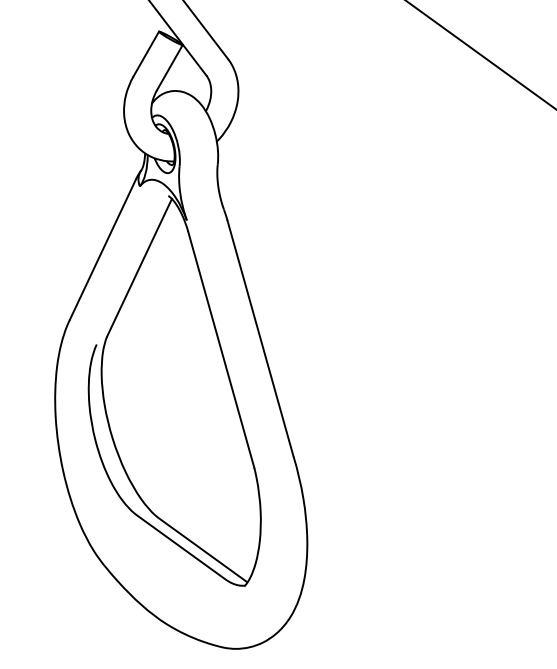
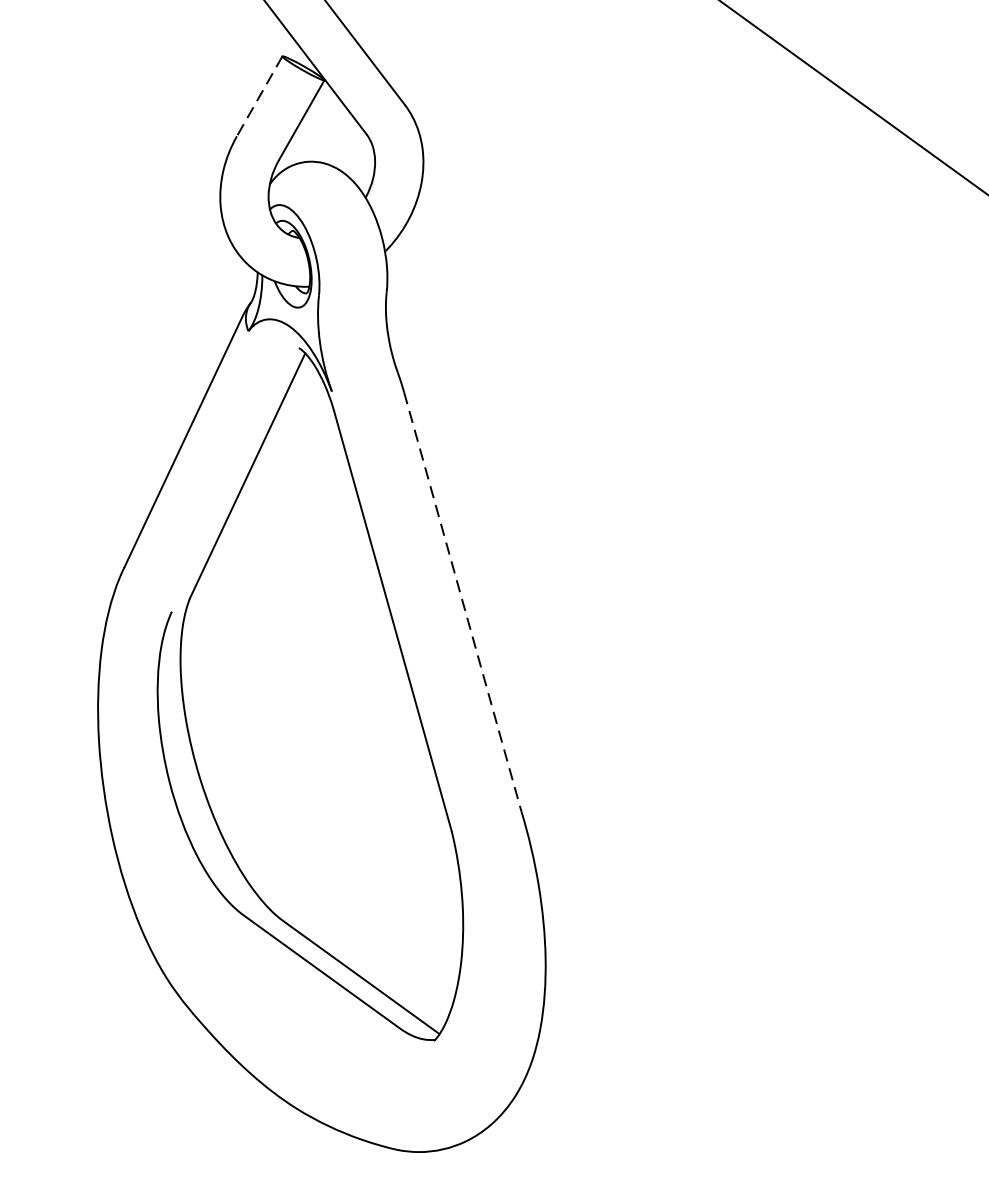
line: (146, 54) -> (260, 96), solid -> dashed
line: (260, 338) -> (462, 601), solid -> dashed

